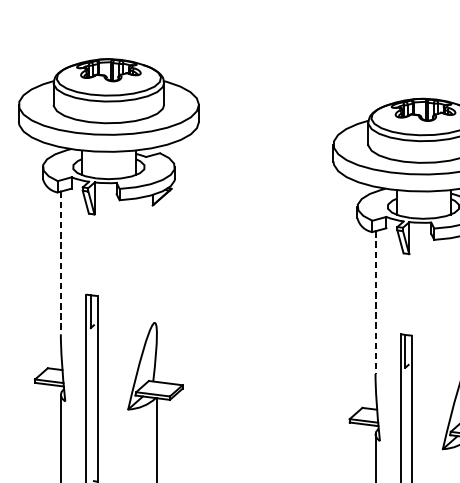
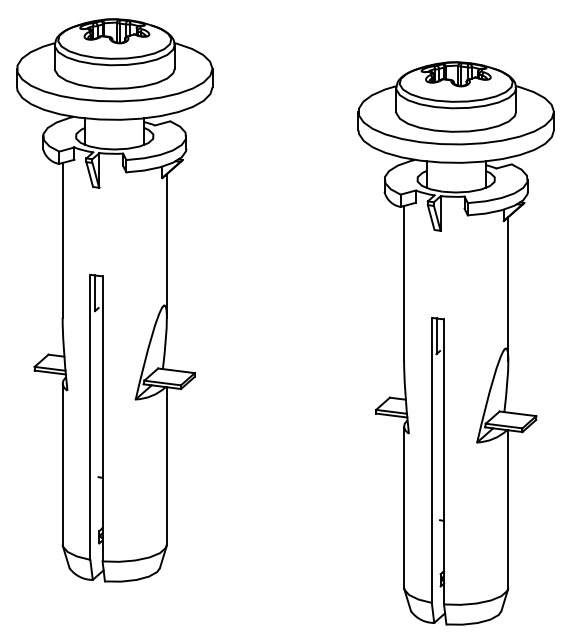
line: (60, 263) -> (62, 240), dashed -> solid
line: (156, 267) -> (166, 245), added
line: (375, 302) -> (404, 283), dashed -> solid

